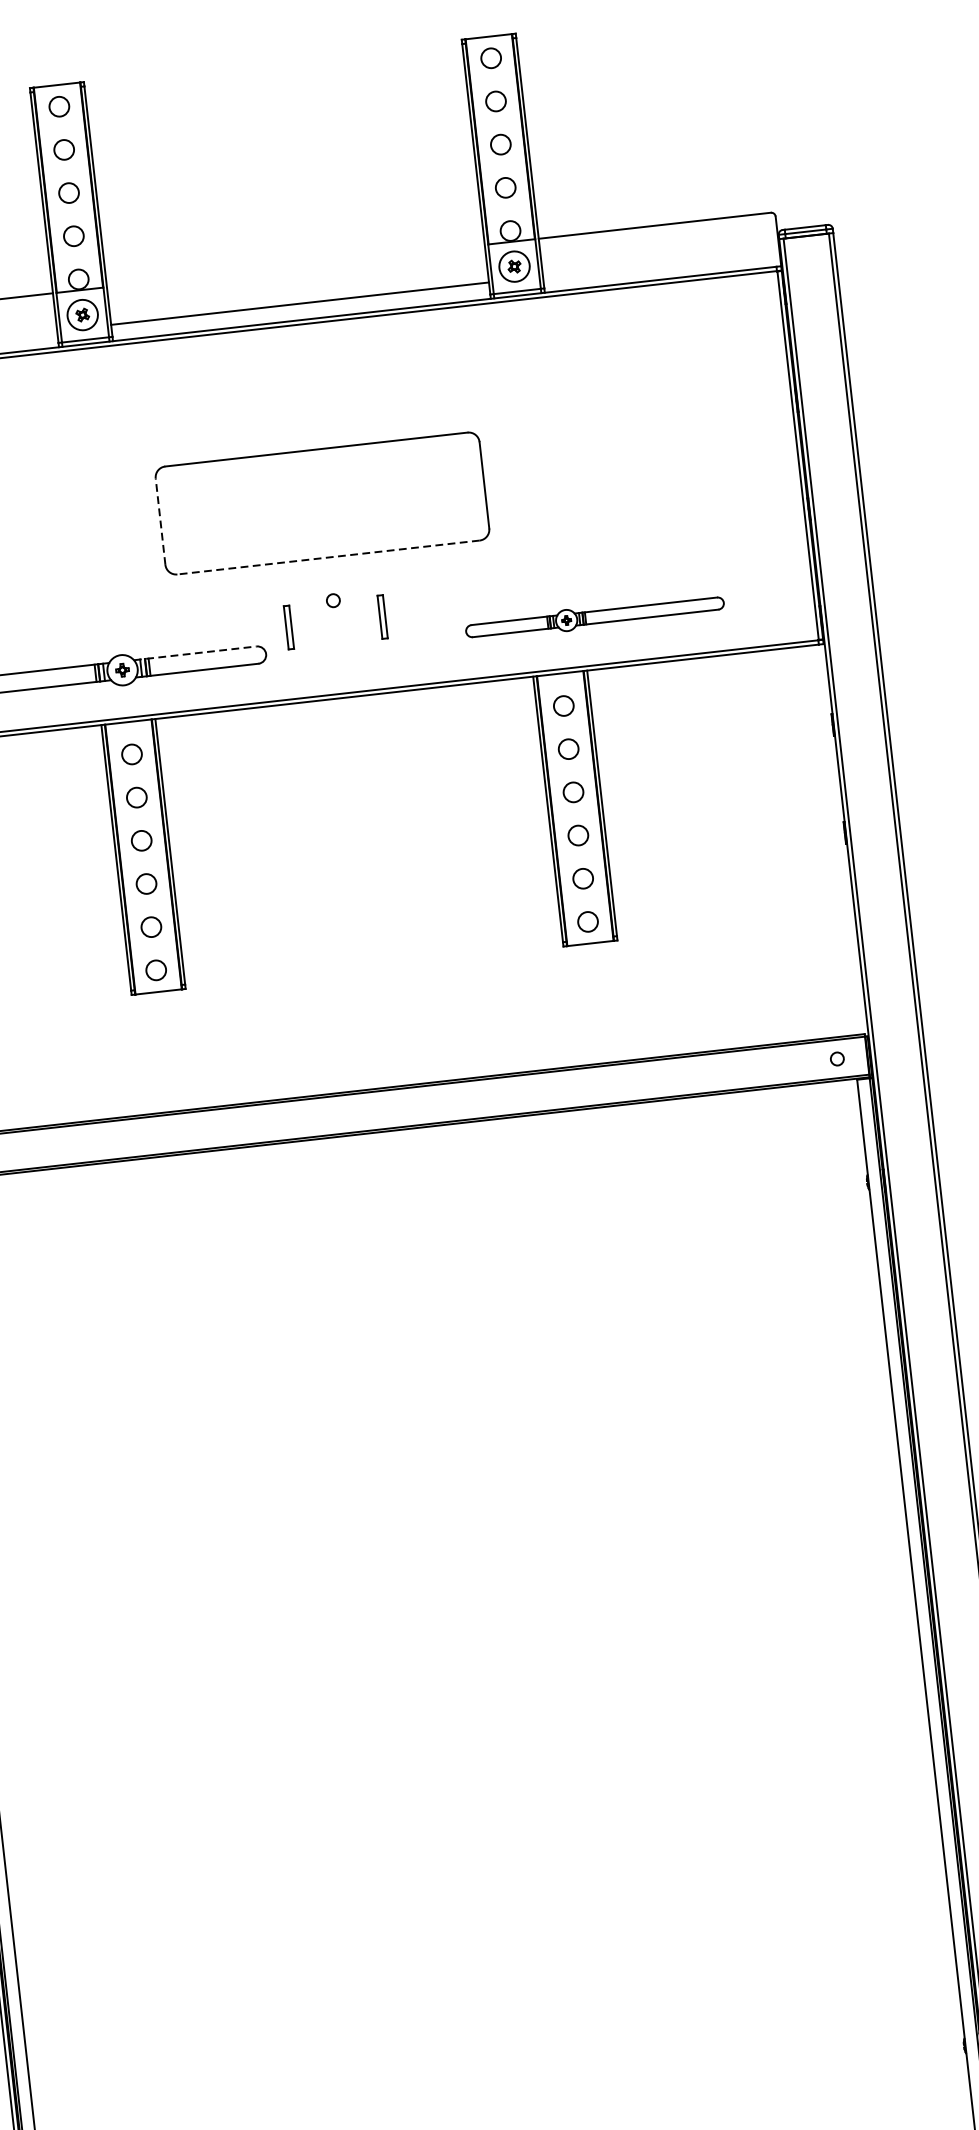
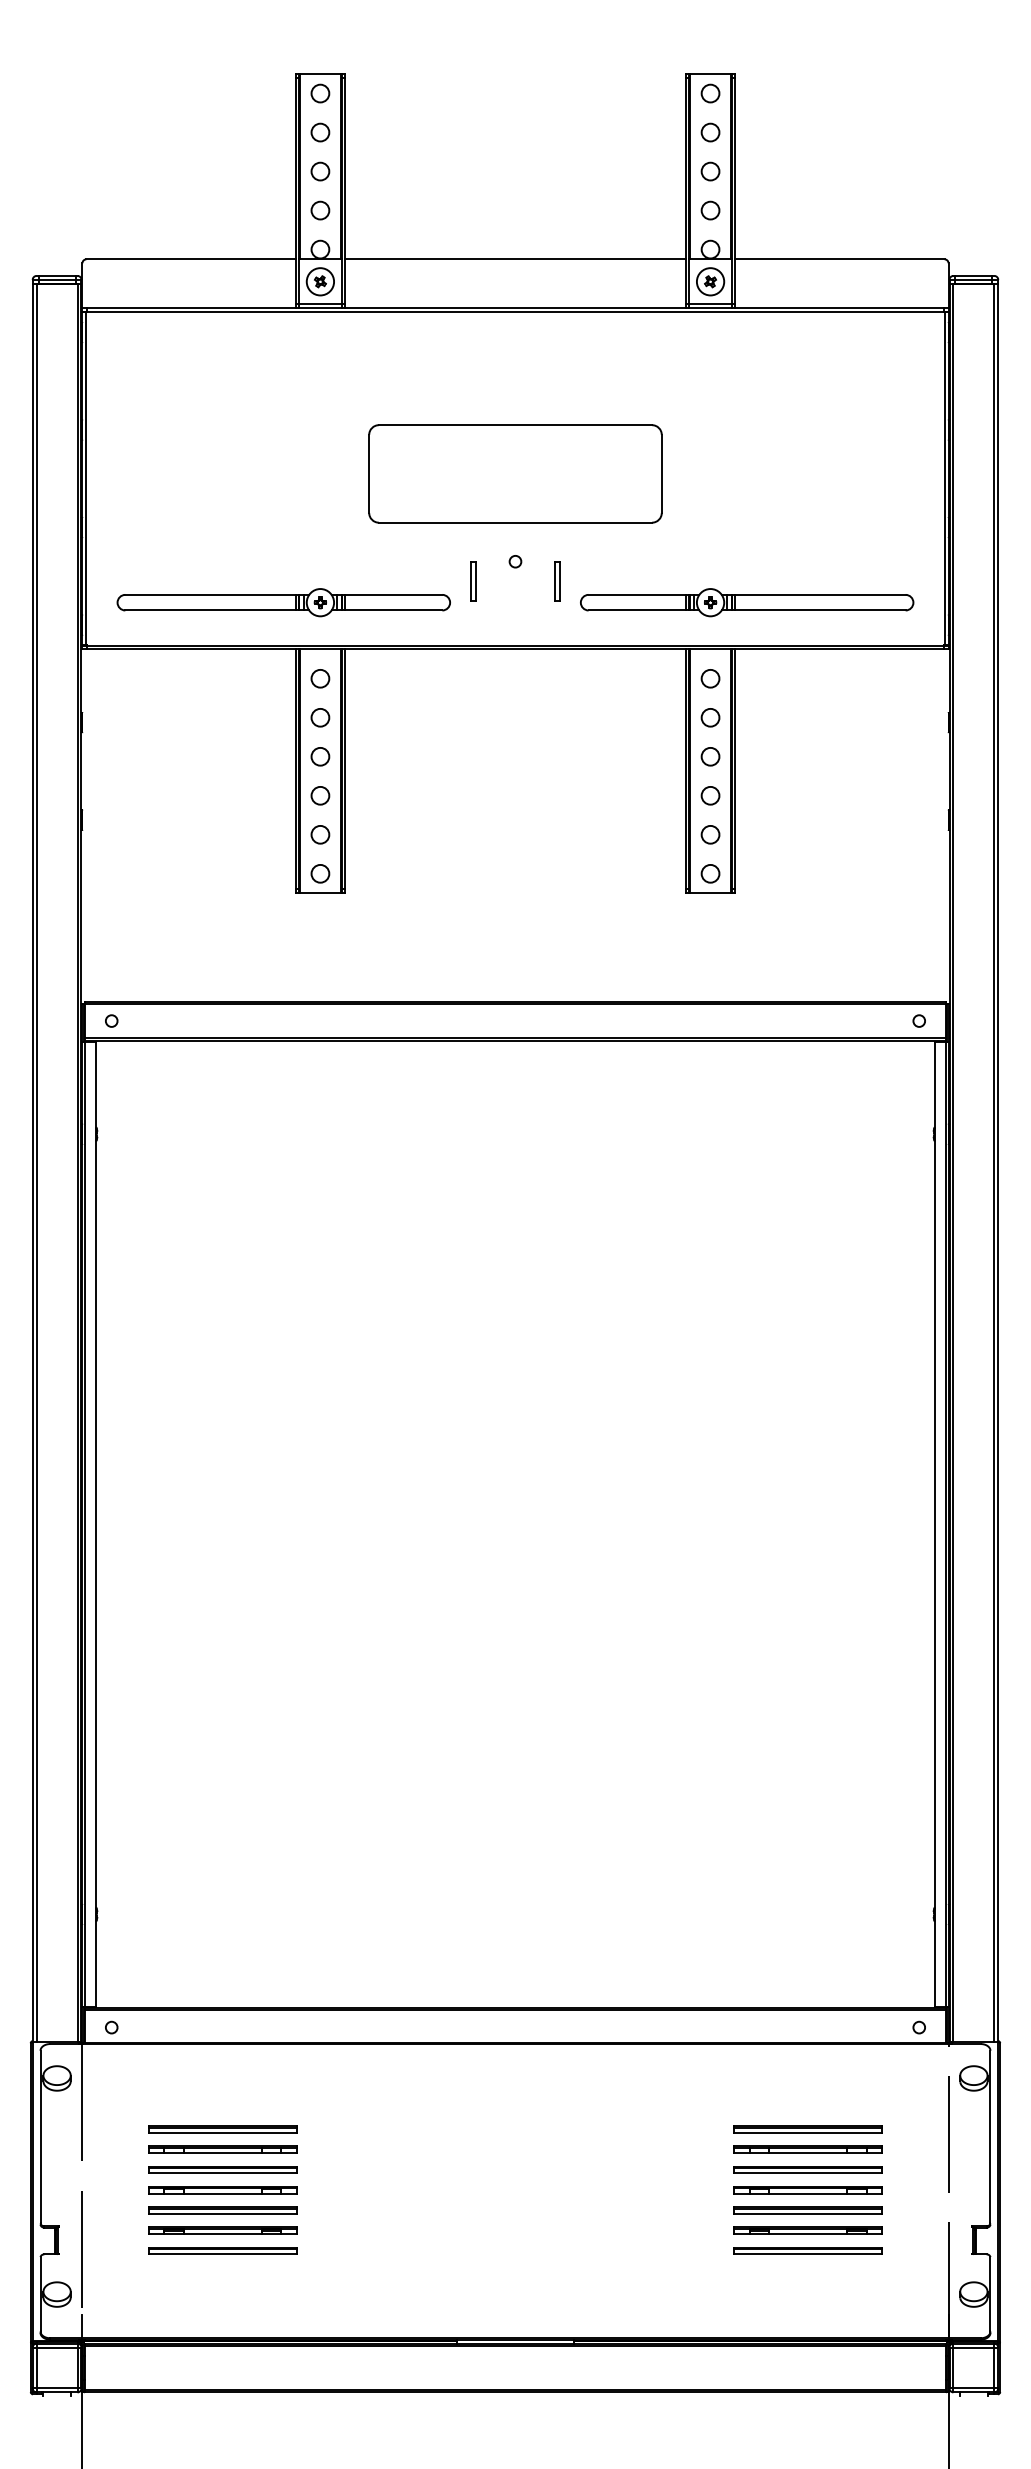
line: (300, 303) -> (515, 259), moved
line: (160, 521) -> (369, 473), dashed -> solid
line: (328, 557) -> (515, 522), dashed -> solid
part: (595, 617) -> (747, 602), size x1.43
line: (195, 652) -> (387, 594), dashed -> solid

